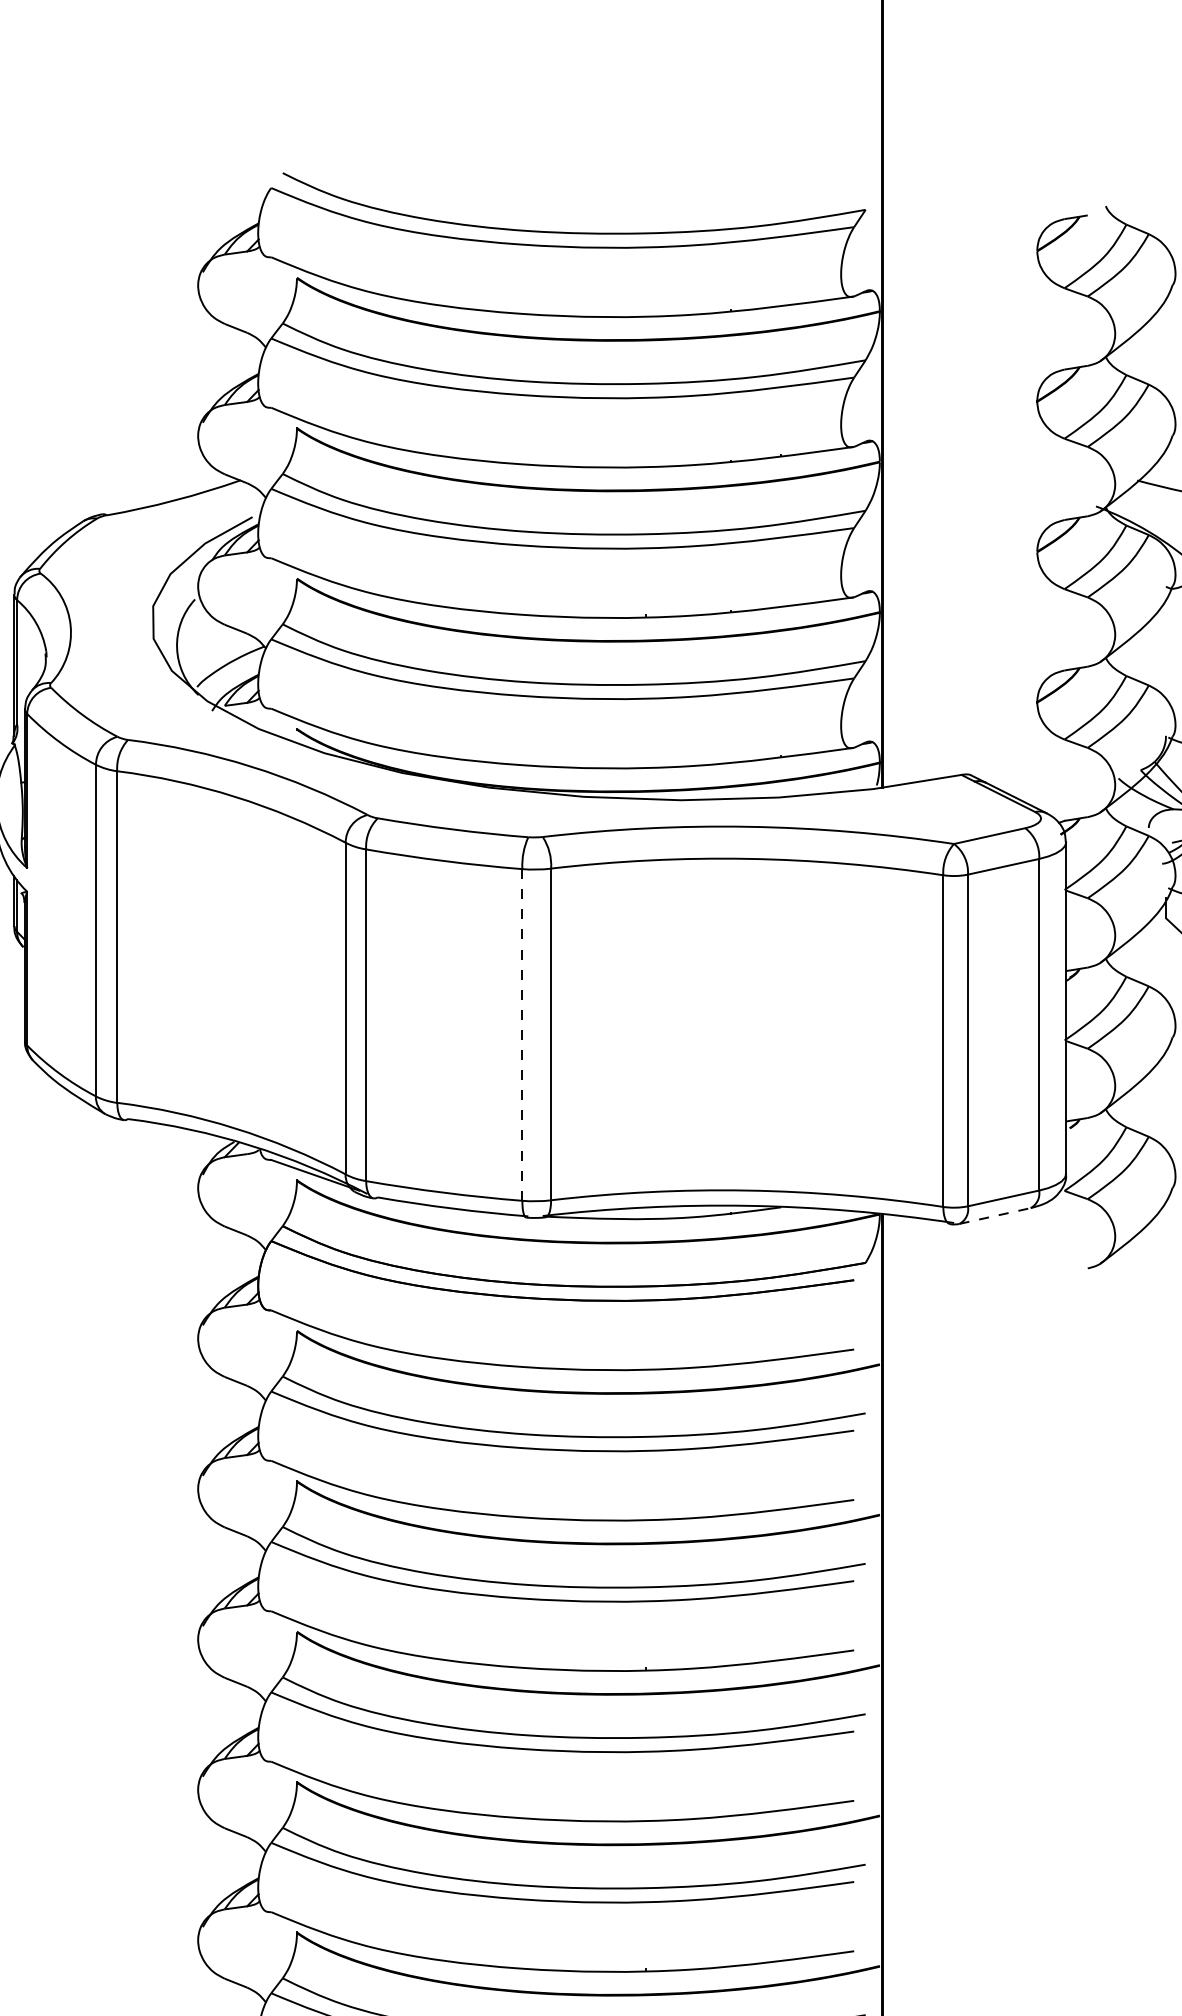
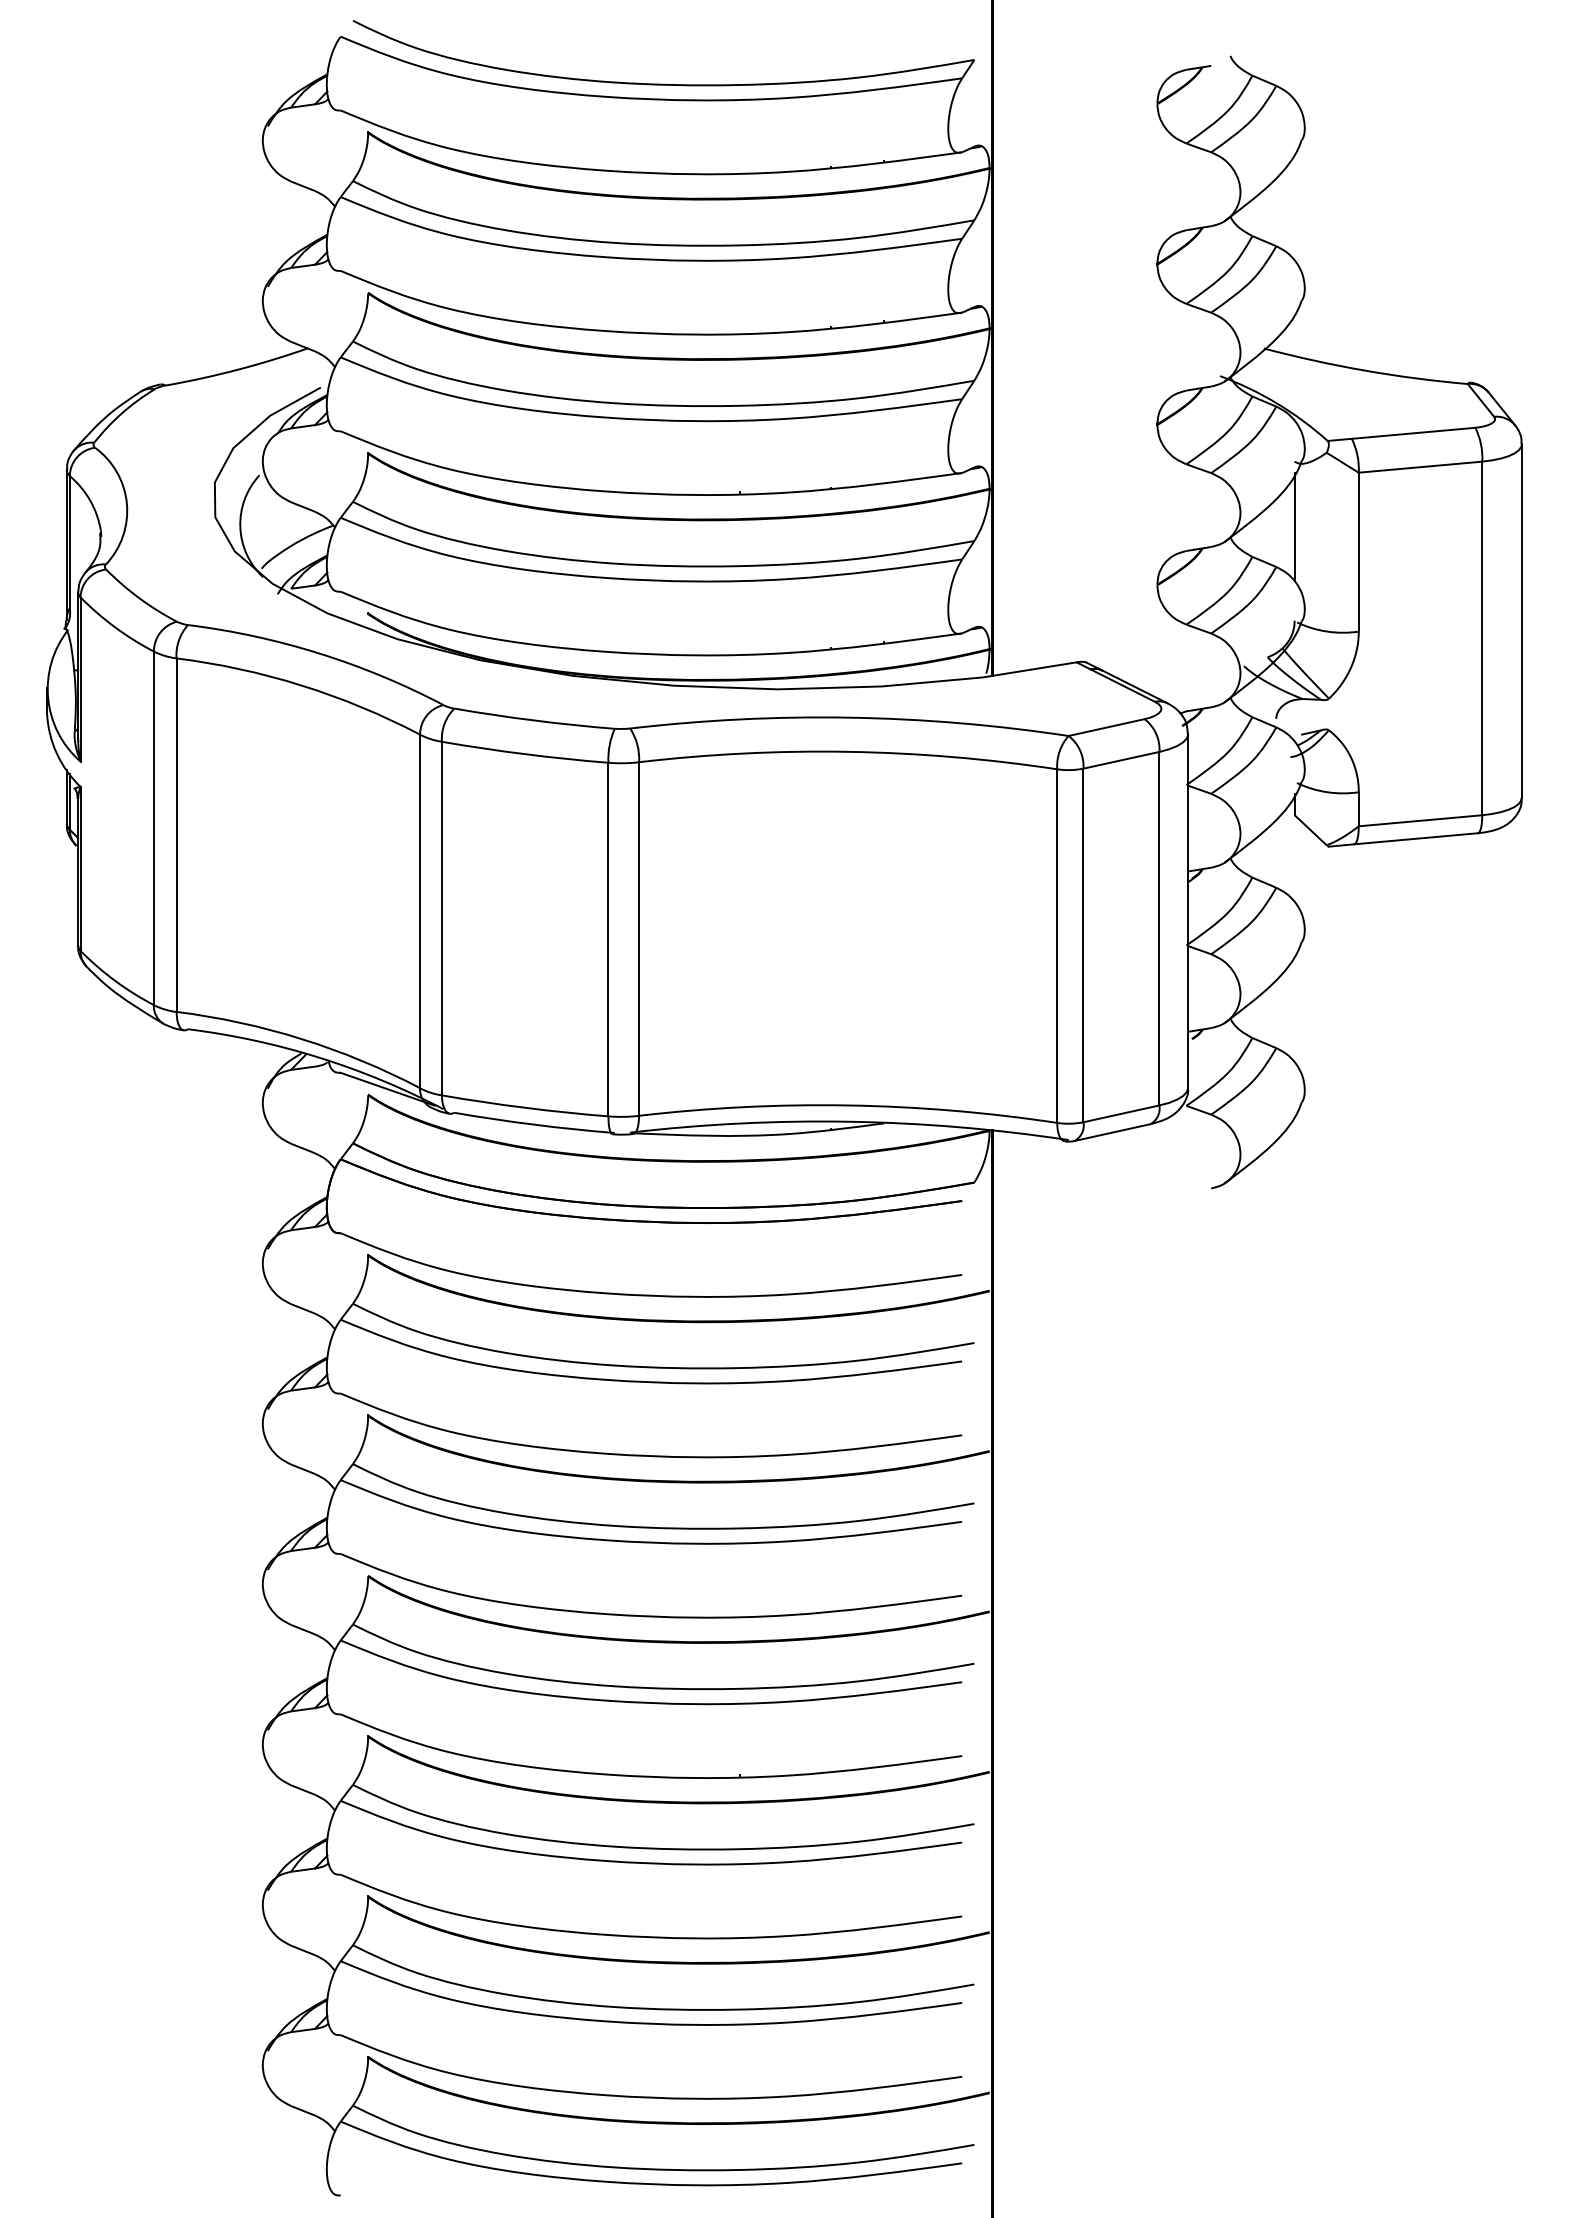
line: (1165, 647) -> (1294, 526), added
line: (522, 1034) -> (608, 939), dashed -> solid
line: (995, 1215) -> (1112, 1132), dashed -> solid

